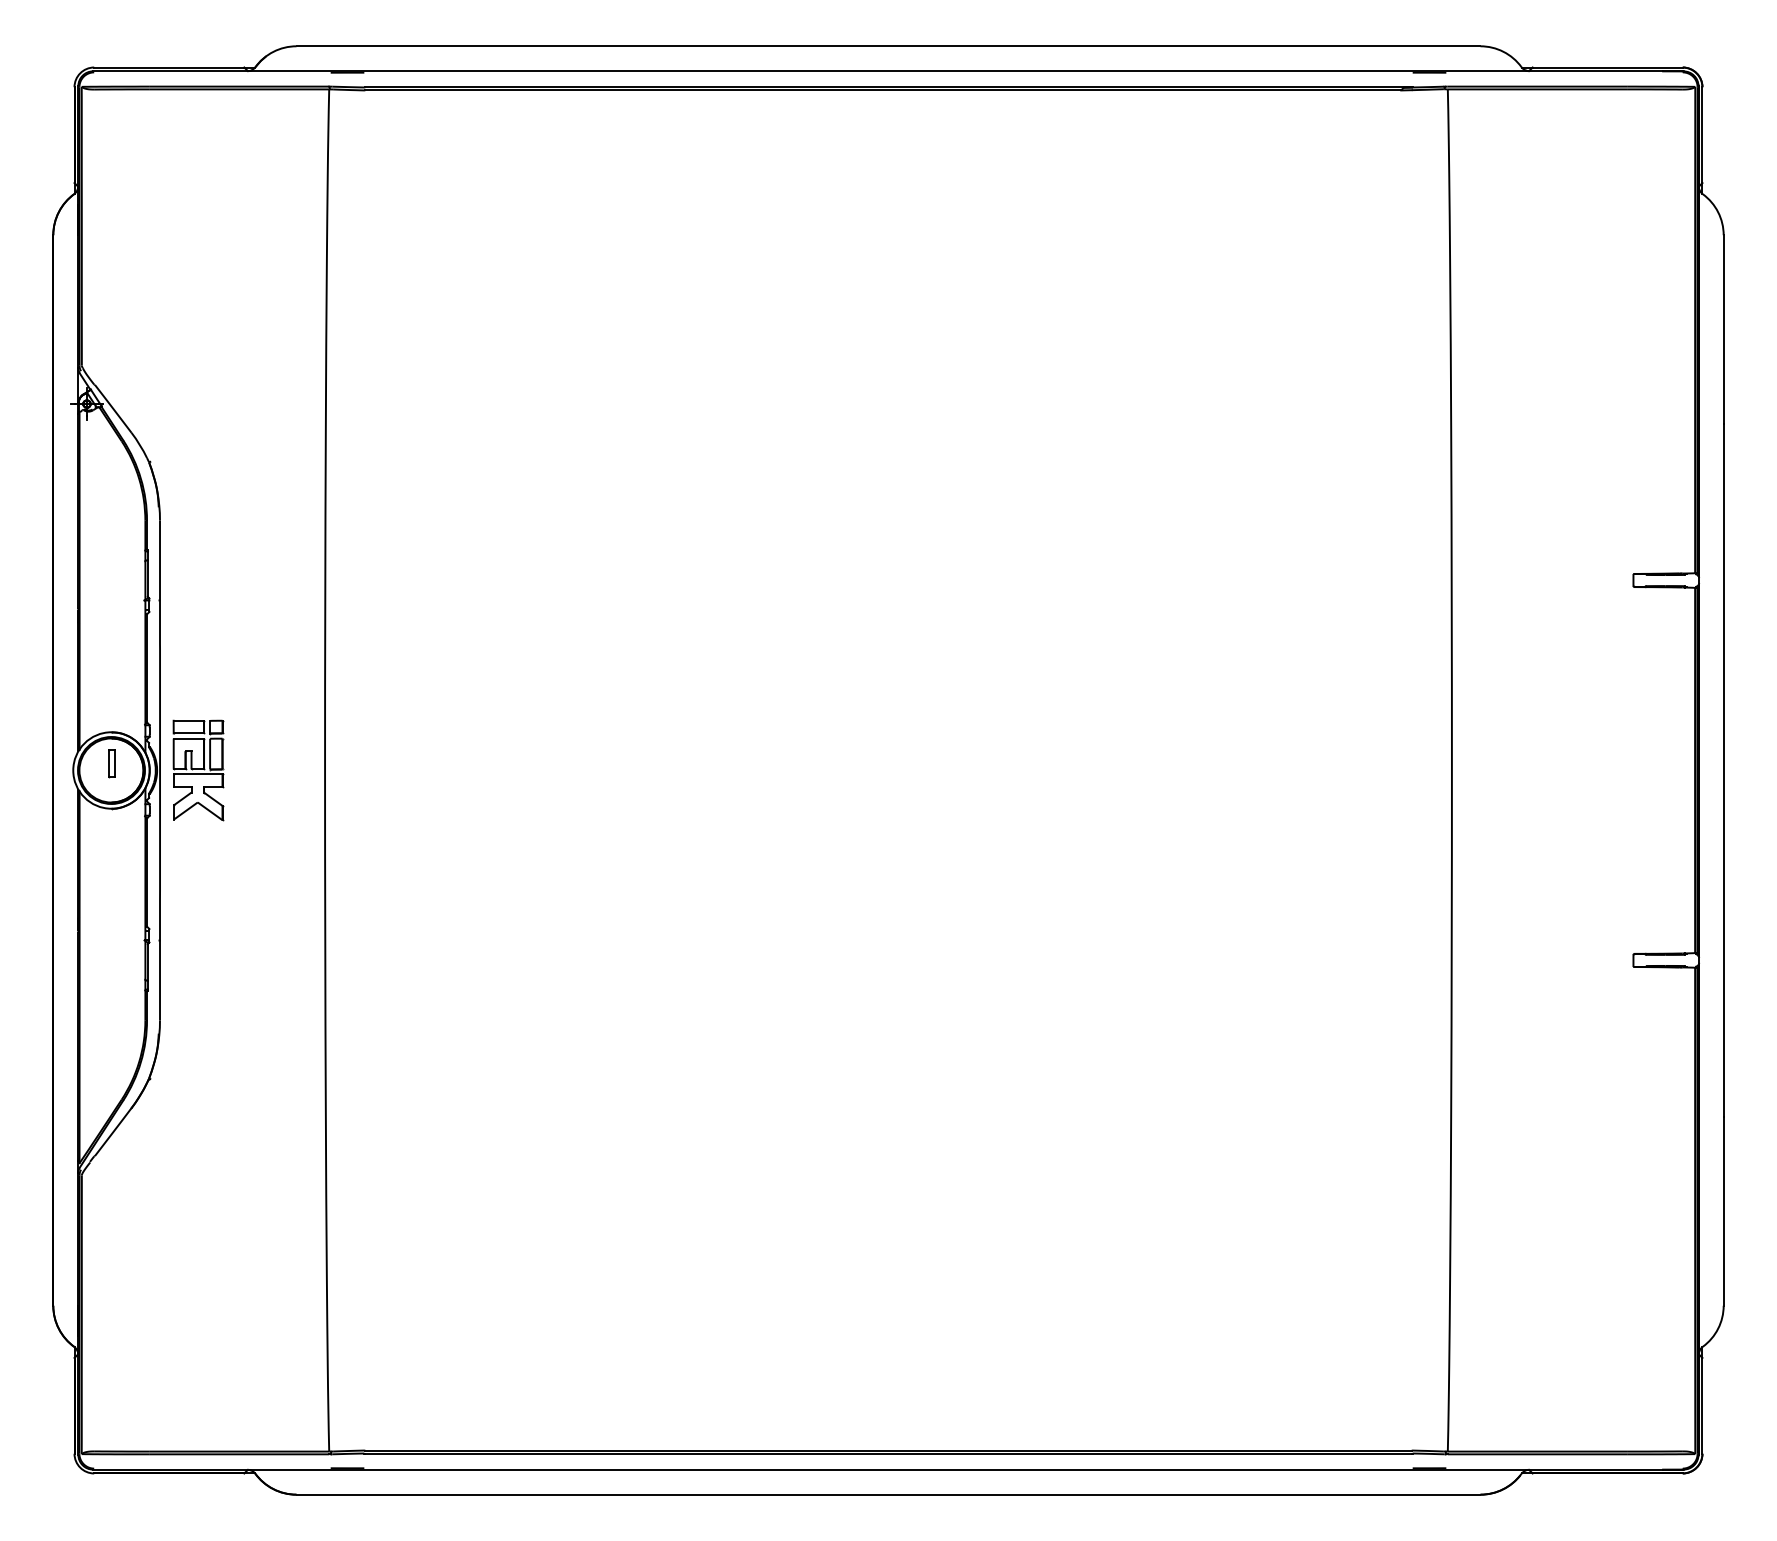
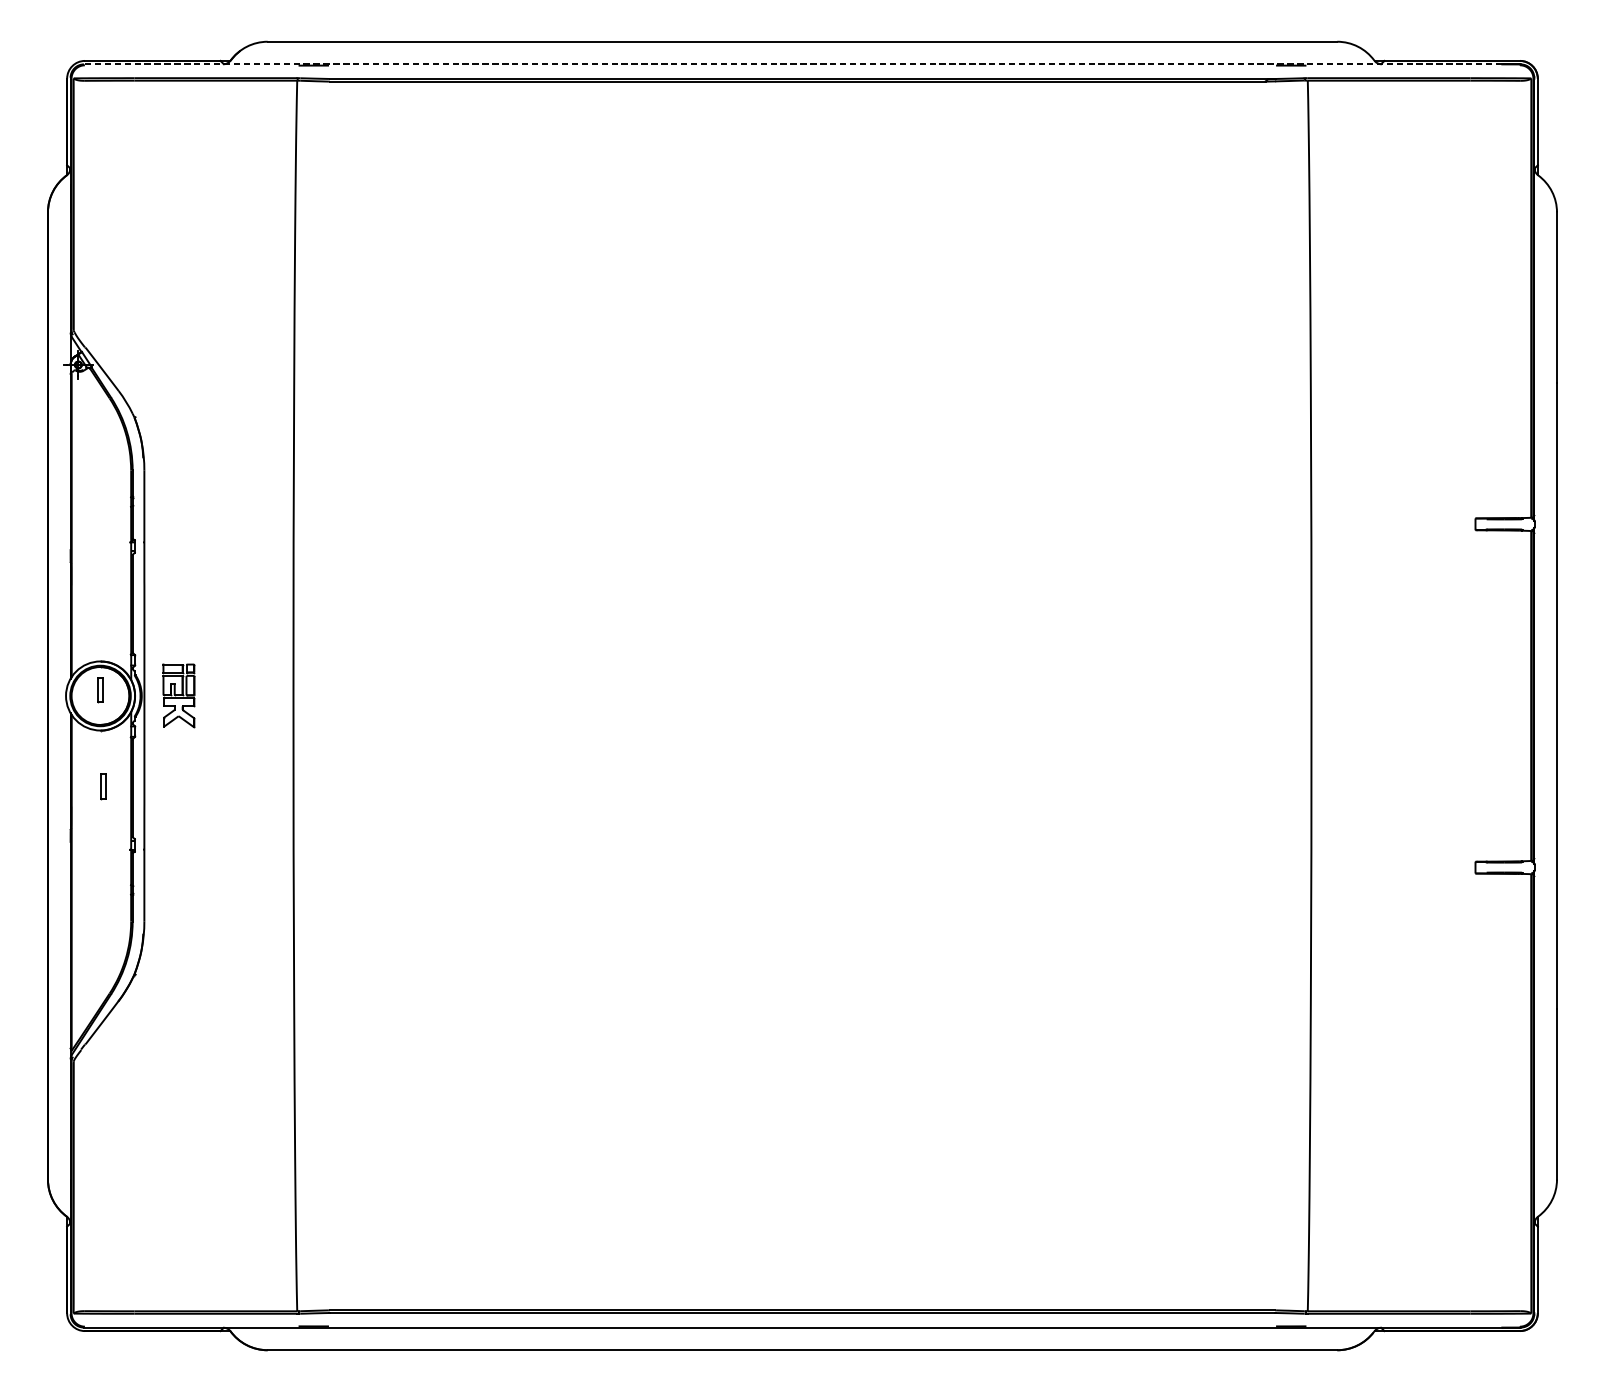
line: (878, 71) -> (793, 64), solid -> dashed
part: (198, 770) -> (179, 696), size x0.7
part: (114, 870) -> (103, 786), added

